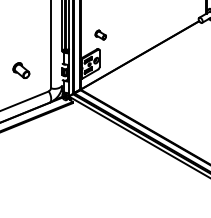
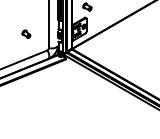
part: (21, 69) -> (26, 33), size x0.62

